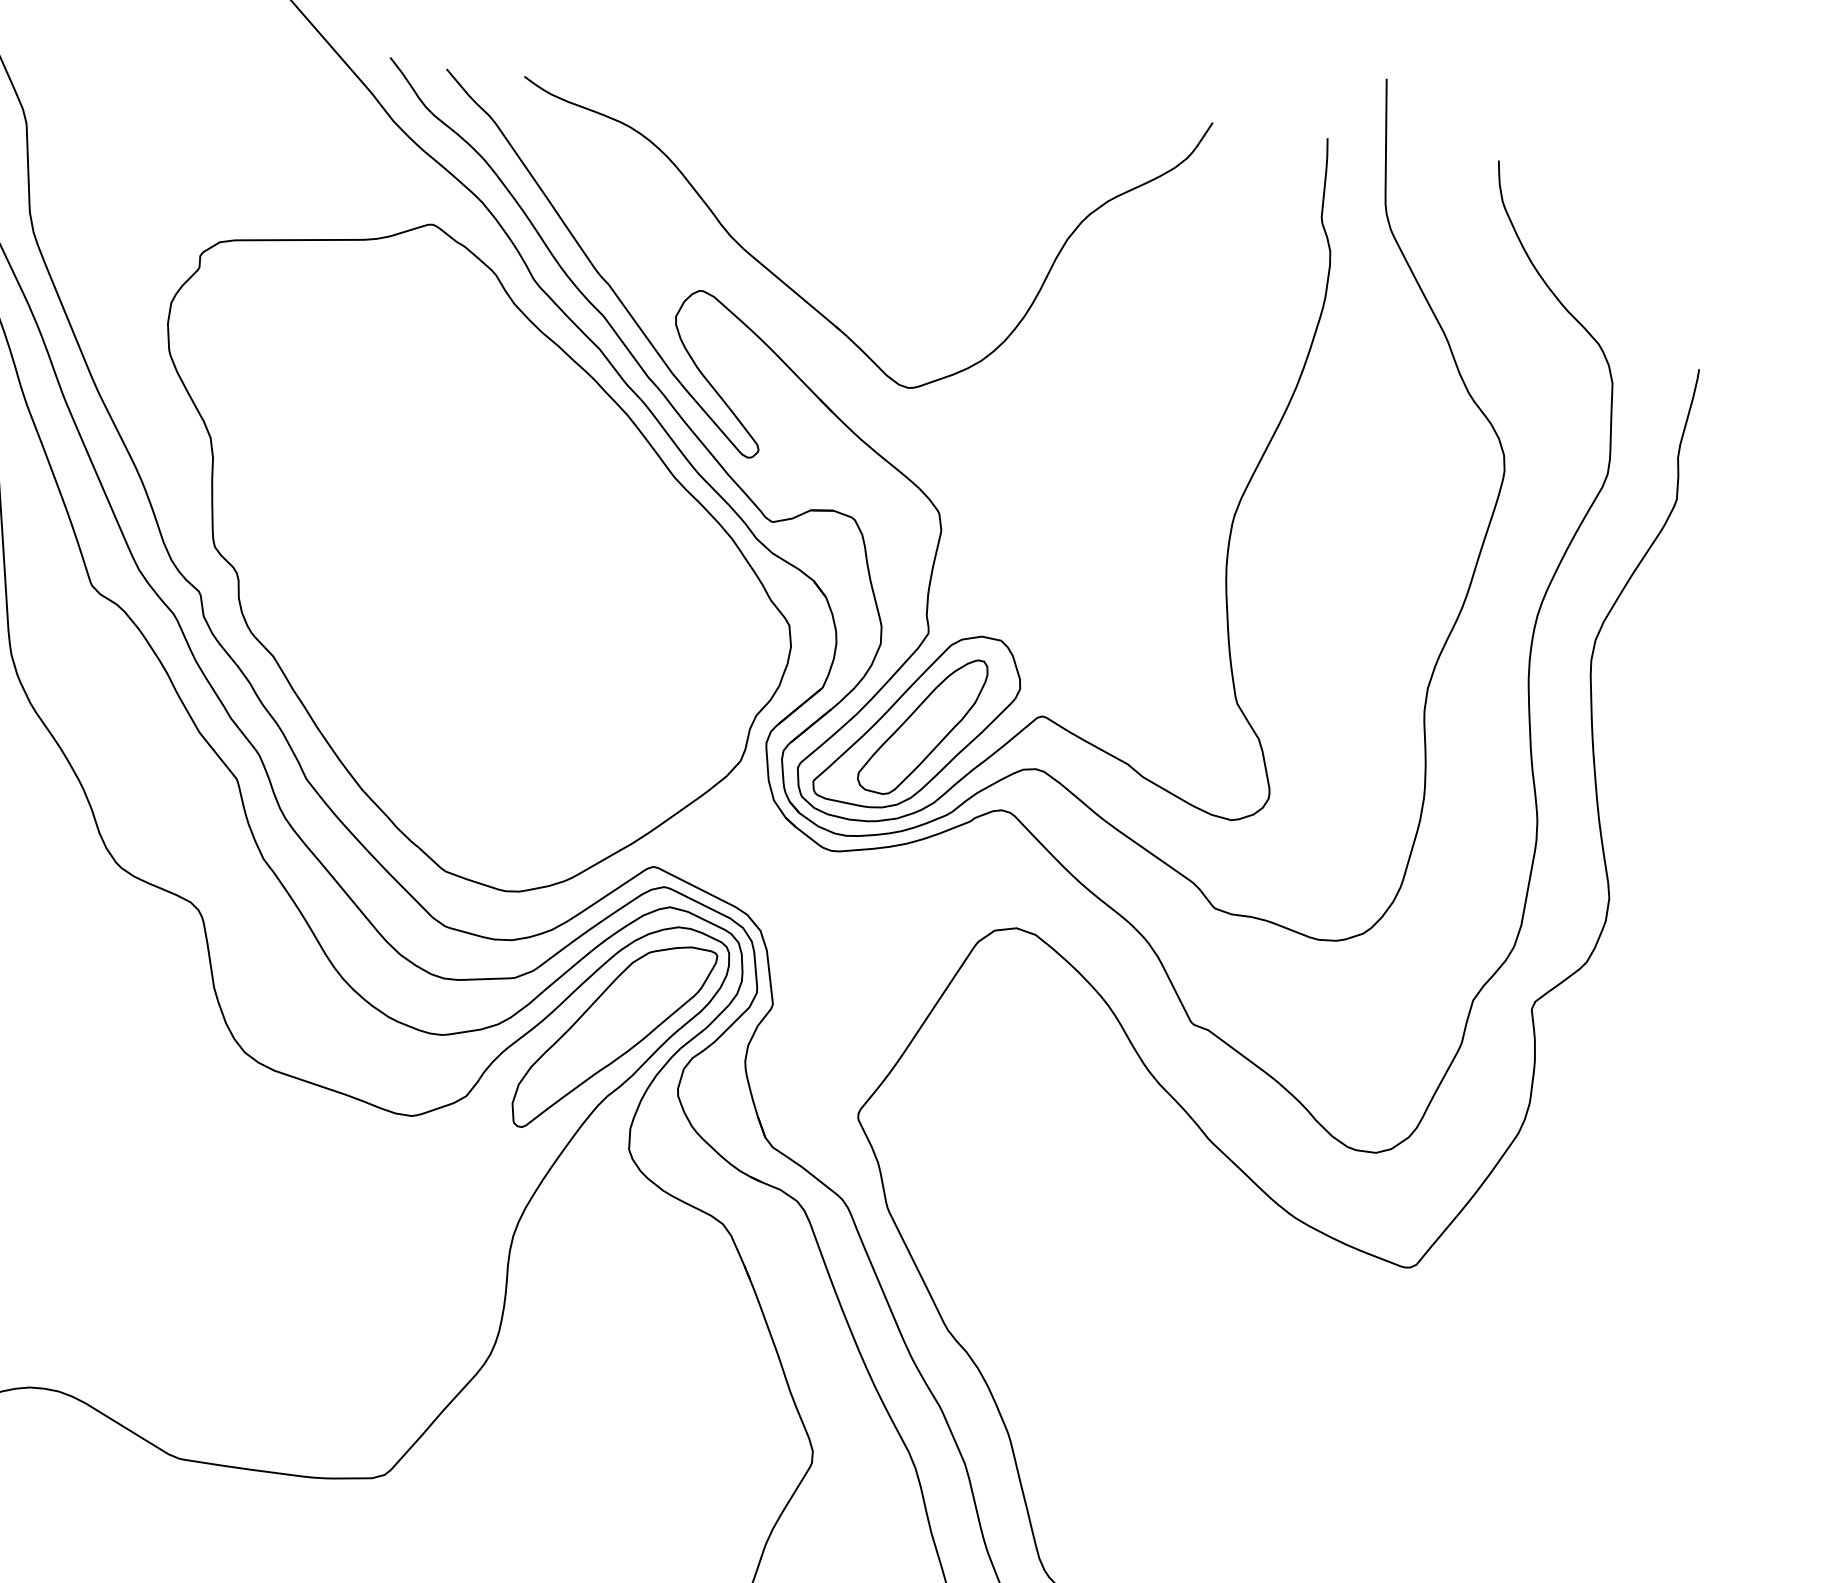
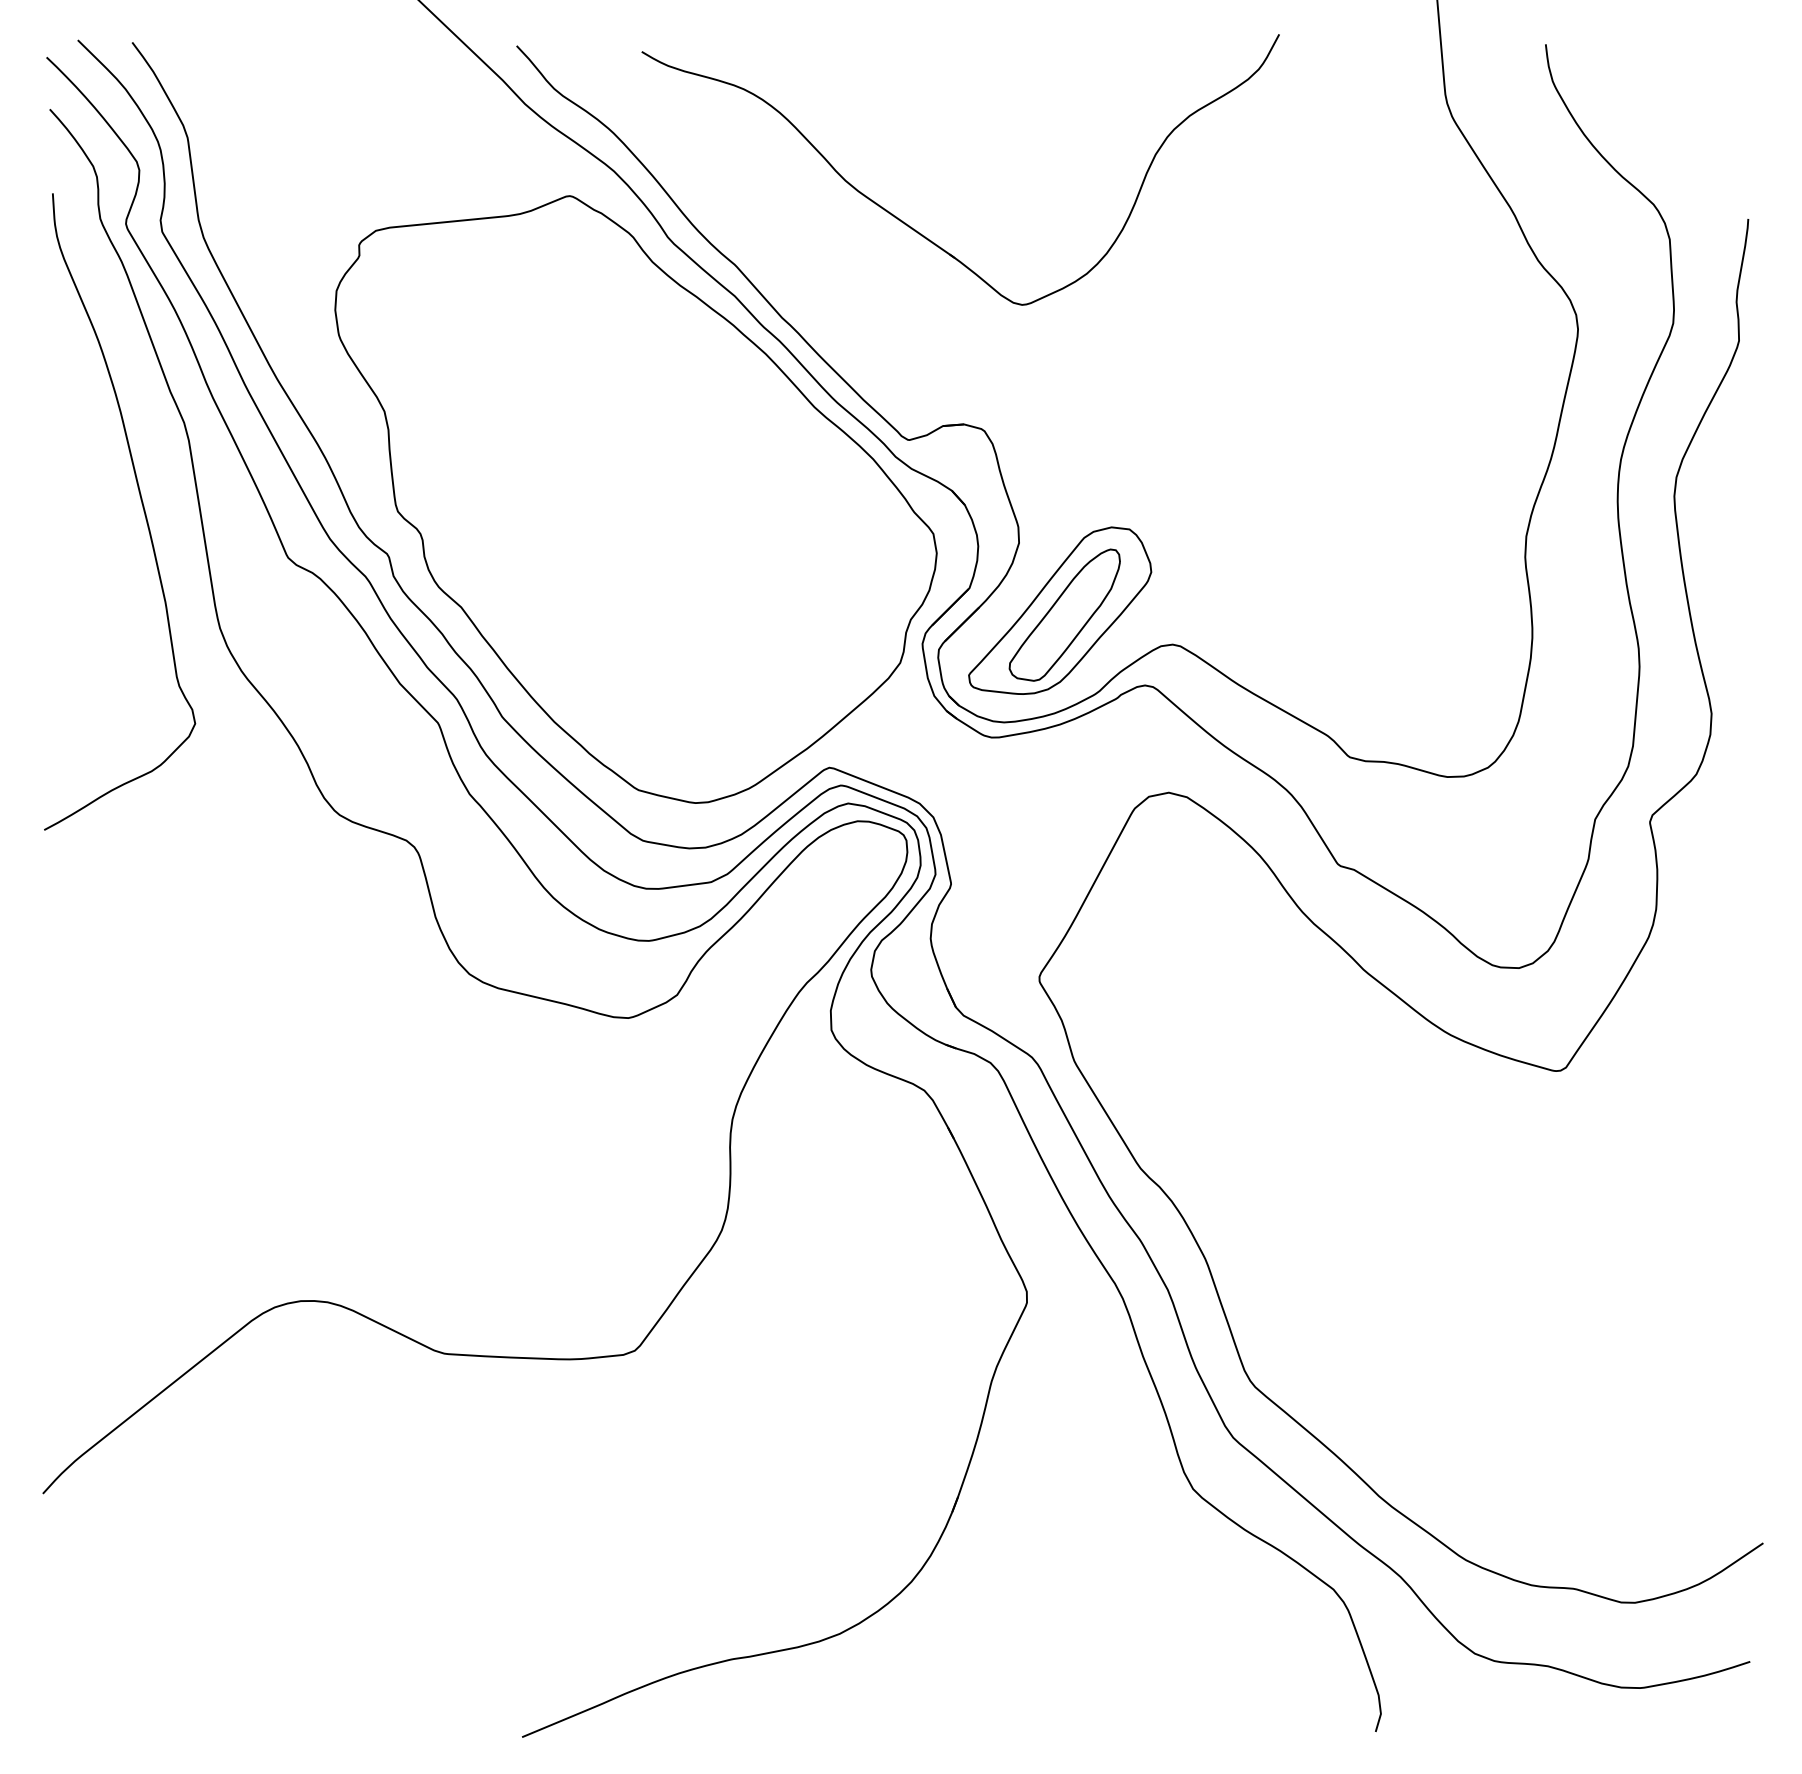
part: (870, 449) -> (992, 364), removed
part: (613, 1037) -> (807, 928), removed

